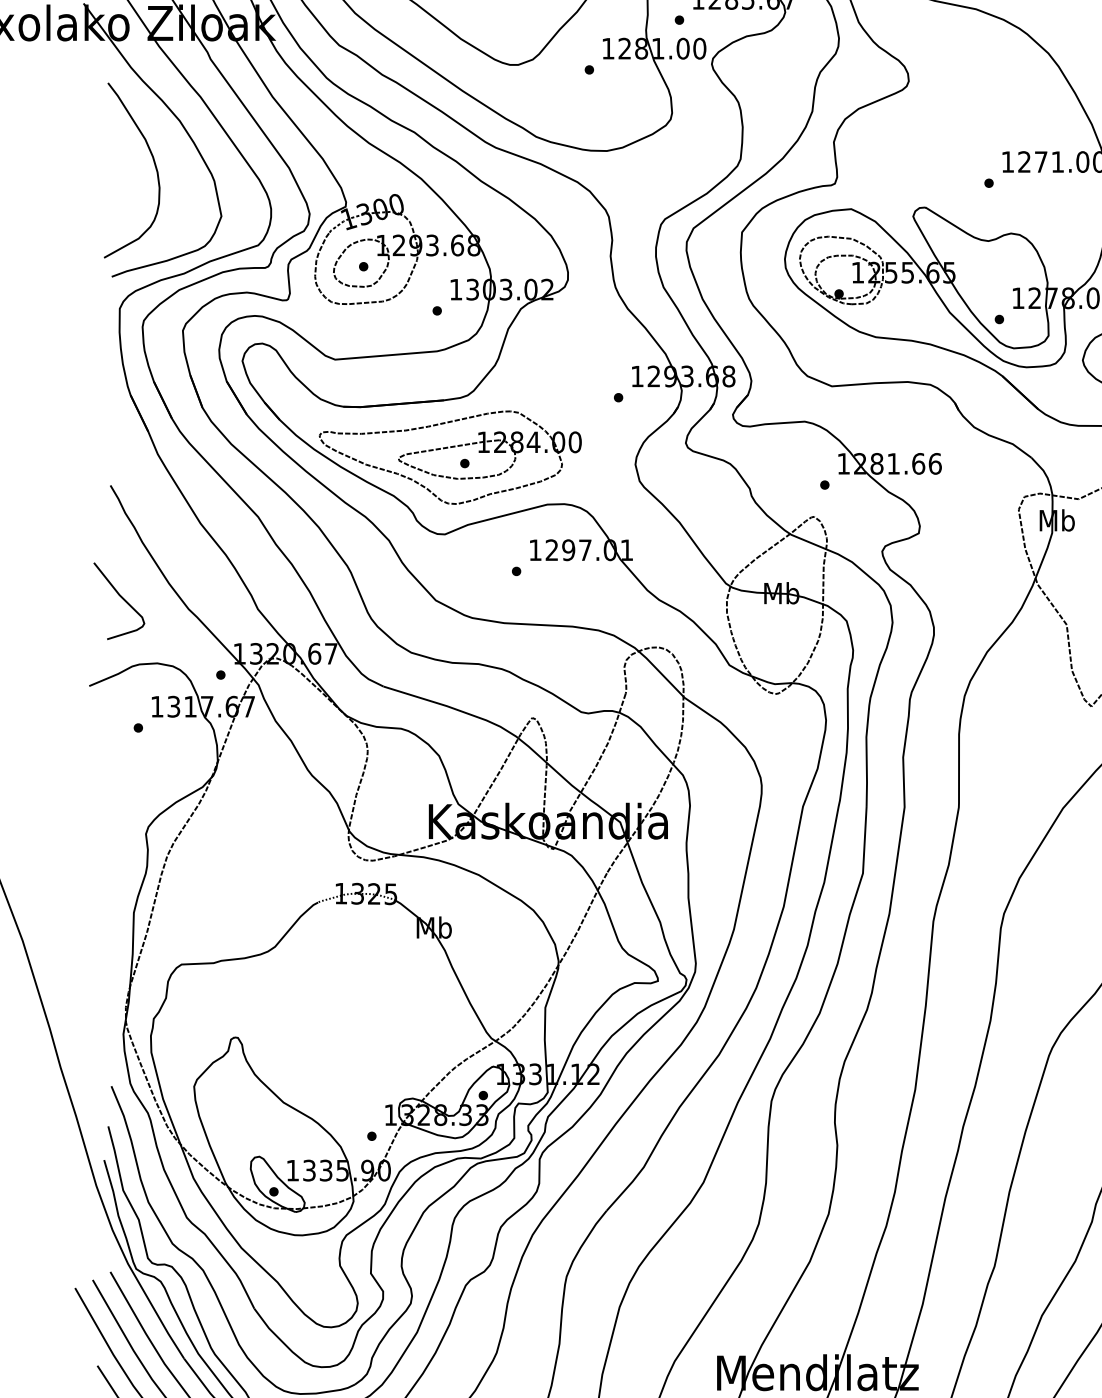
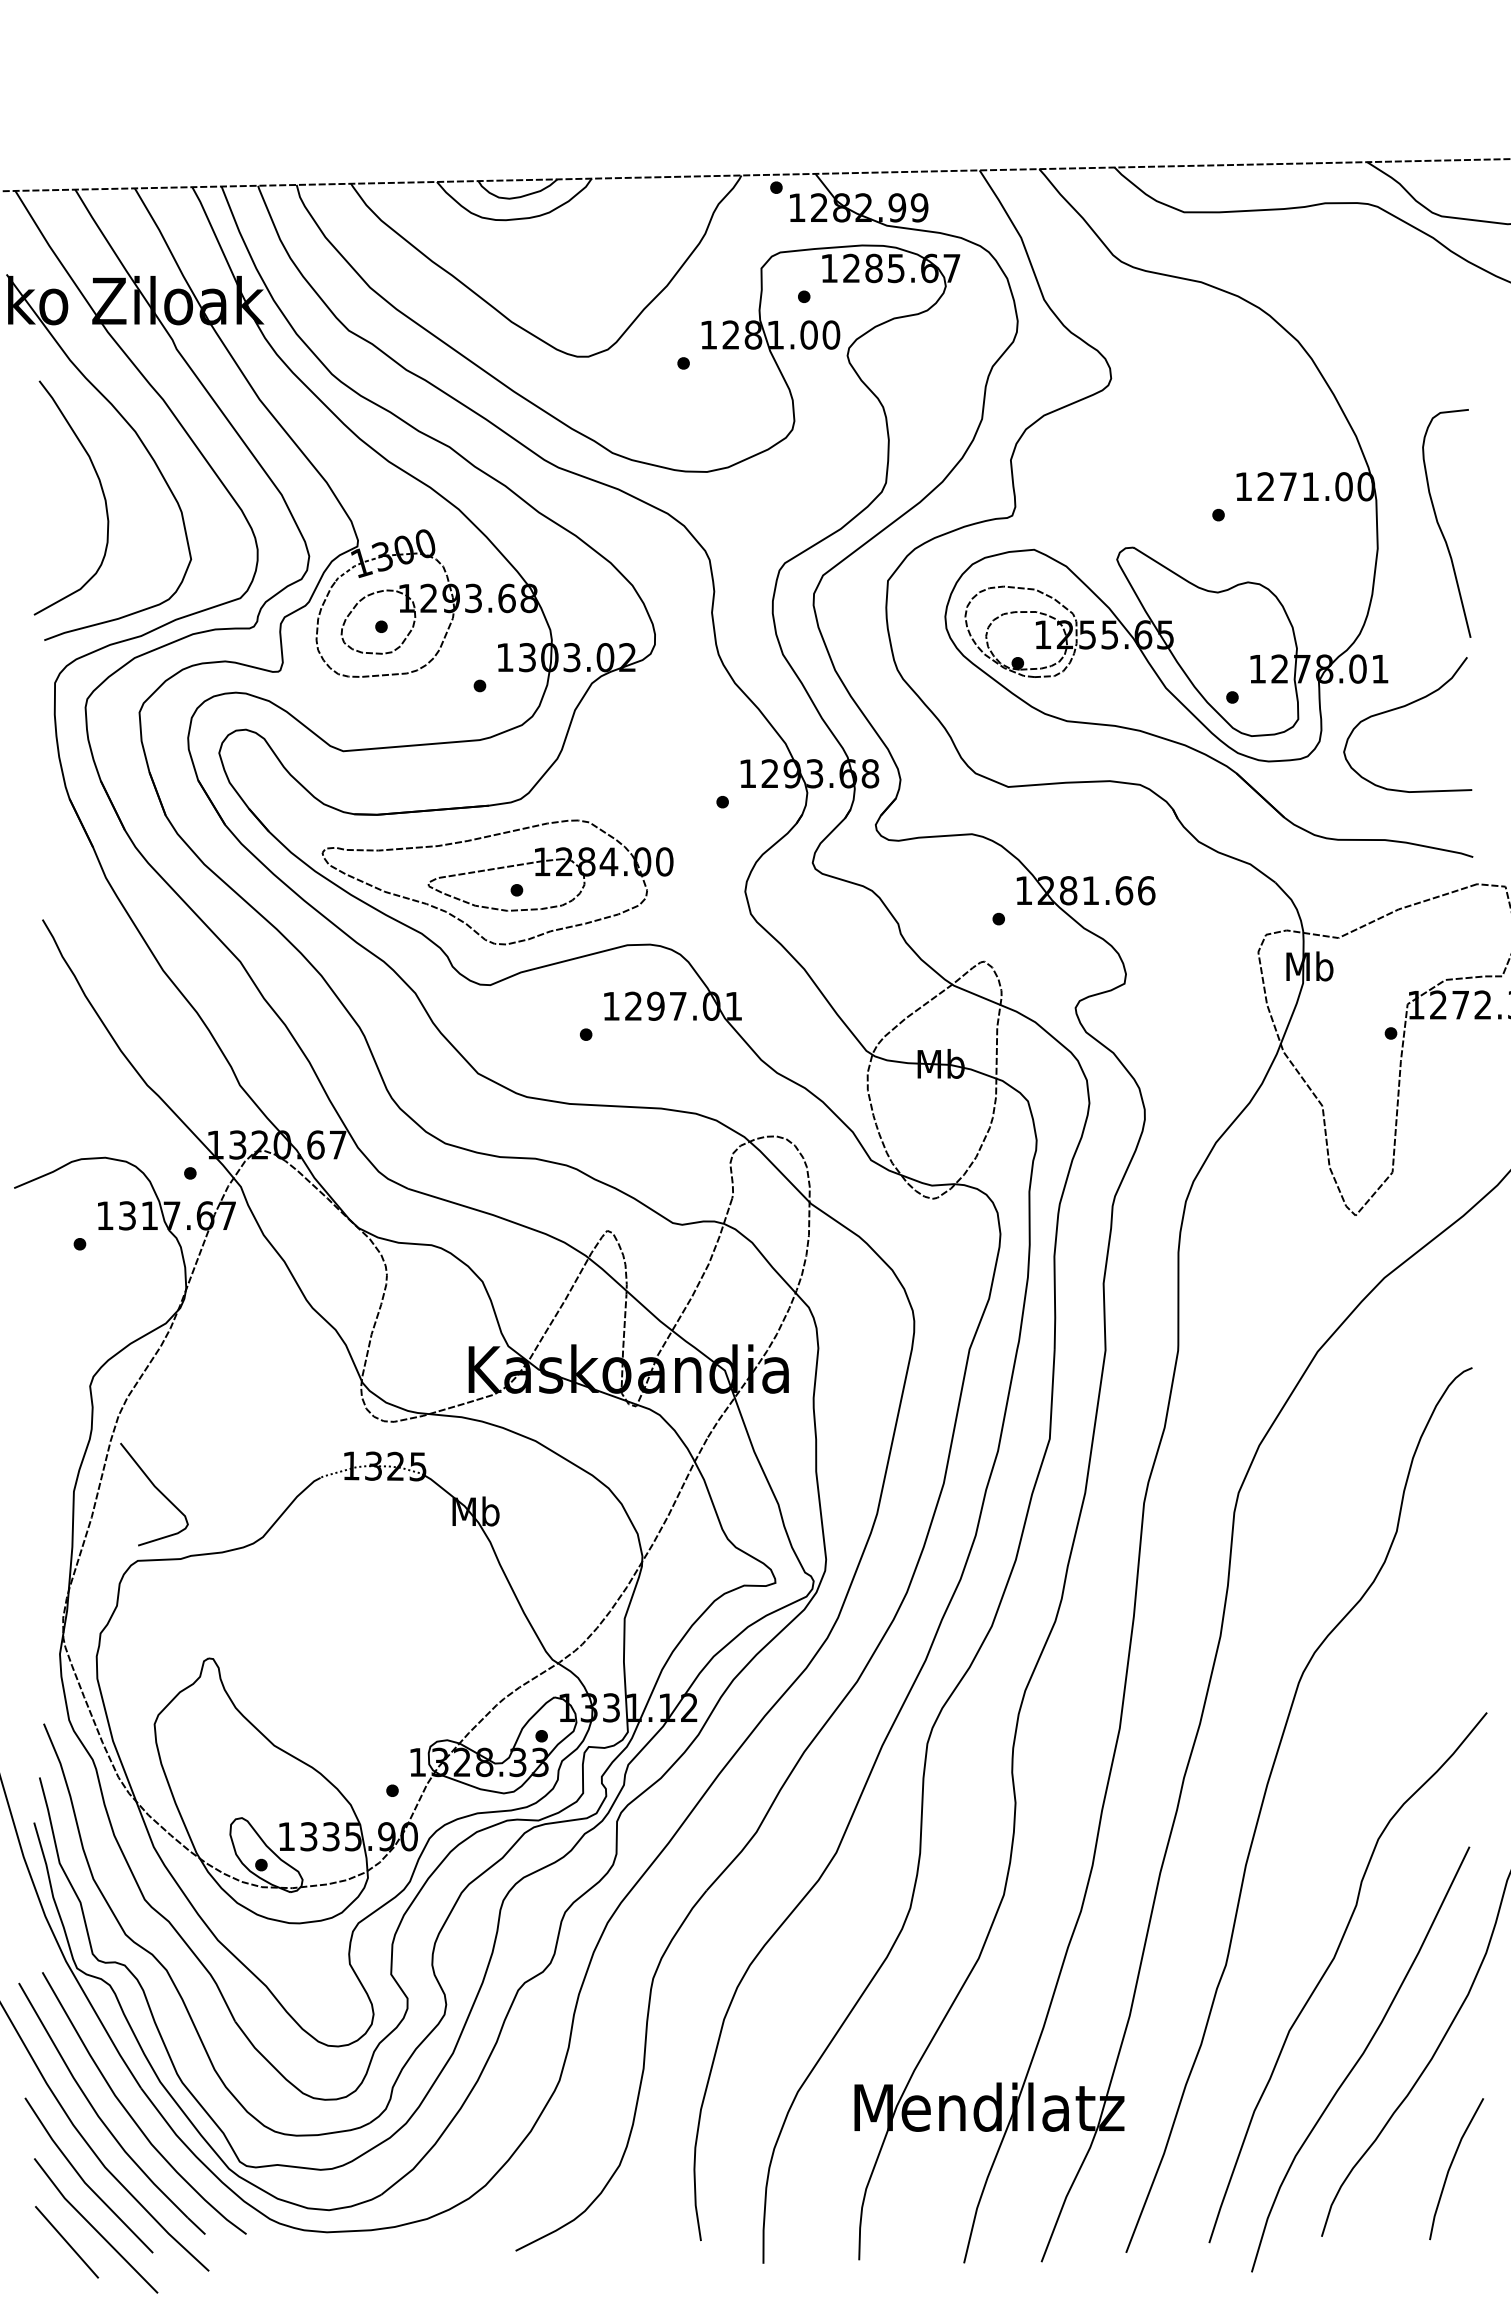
curve: (121, 598) -> (157, 1490), moved

